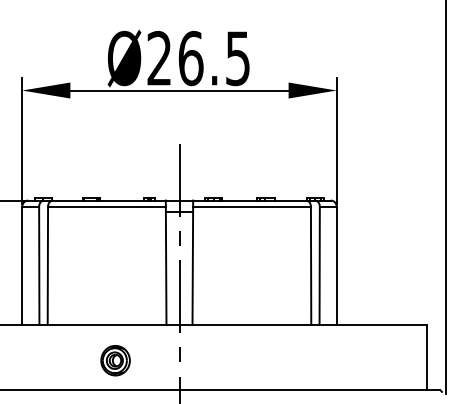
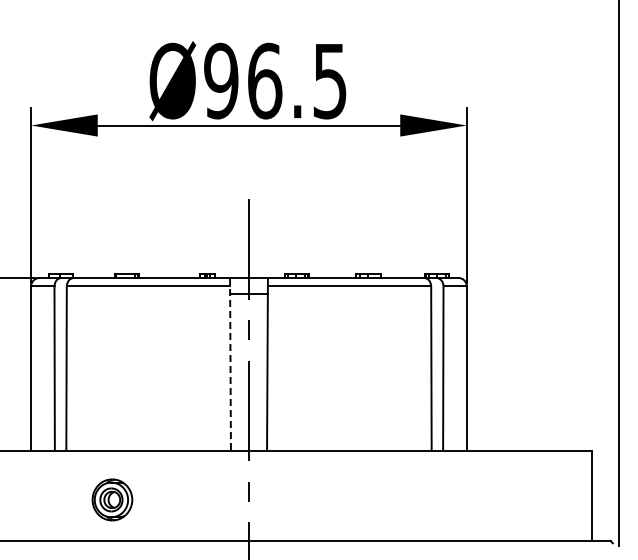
text: (159, 58) -> (221, 80), Ø26.5 -> Ø96.5
line: (166, 262) -> (230, 364), solid -> dashed
part: (115, 360) -> (112, 499), moved

